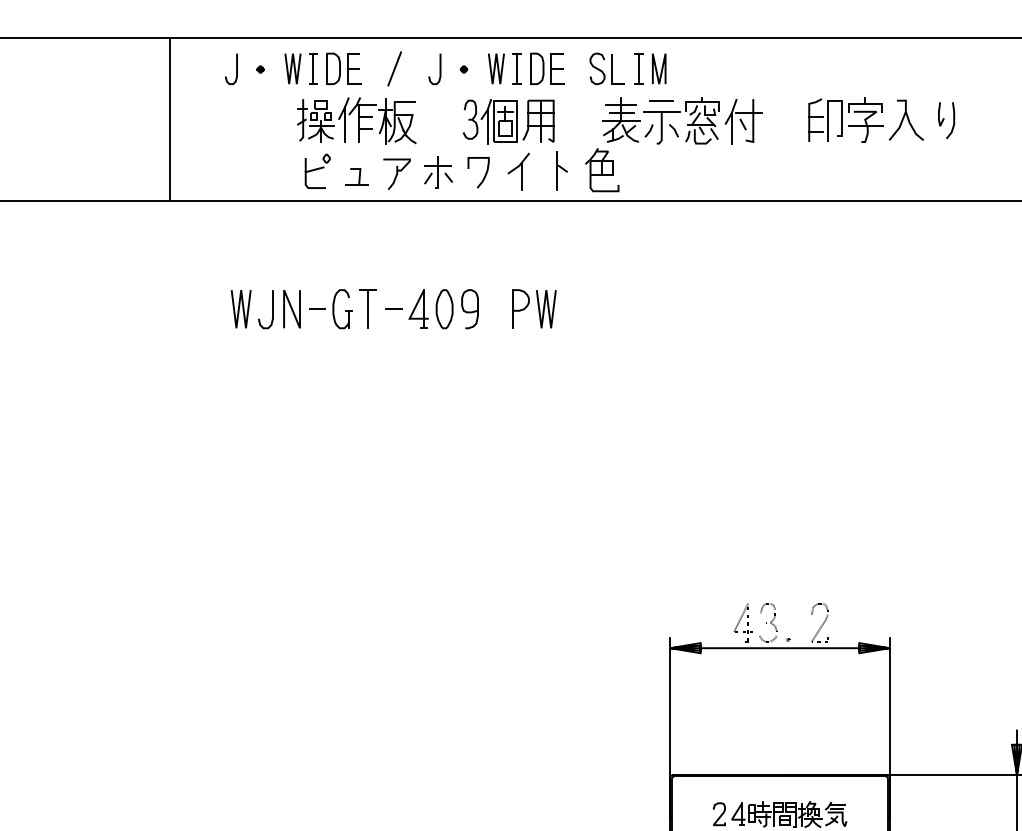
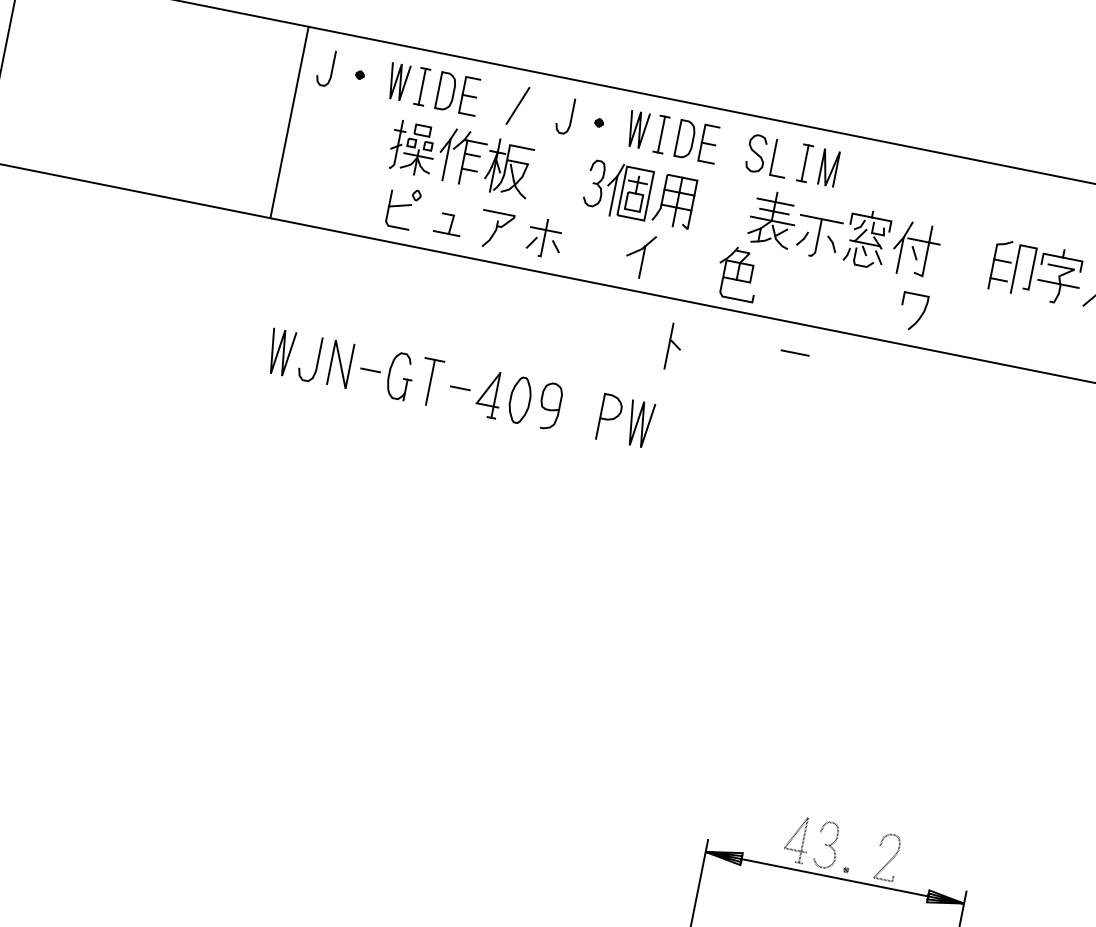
line: (661, 100) -> (794, 352), moved
line: (169, 119) -> (289, 122), moved
part: (561, 170) -> (673, 346), moved
curve: (484, 175) -> (919, 316), moved

